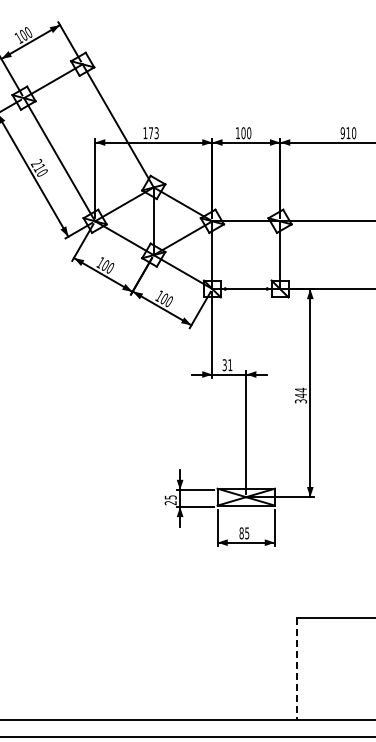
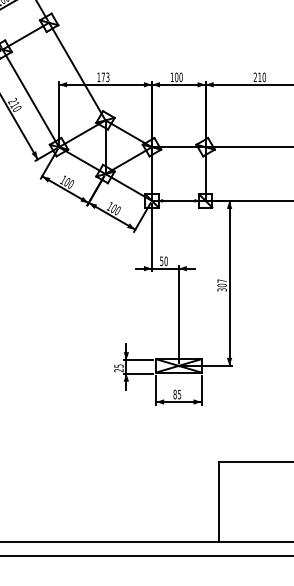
text: (342, 133) -> (255, 77), 910 -> 210
text: (227, 365) -> (163, 261), 31 -> 50
text: (300, 392) -> (221, 282), 344 -> 307
line: (296, 668) -> (218, 501), dashed -> solid

